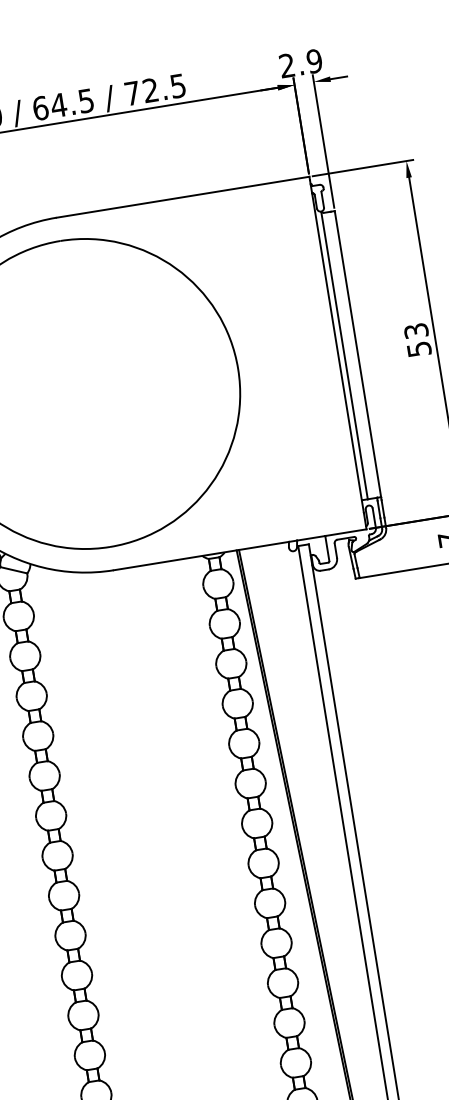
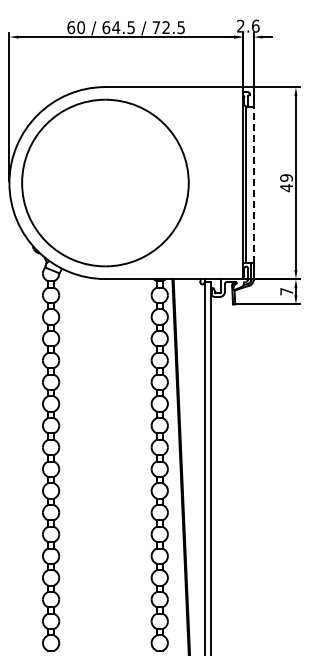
text: (313, 60) -> (255, 25), 2.9 -> 2.6
text: (417, 340) -> (286, 183), 53 -> 49
line: (357, 354) -> (253, 185), solid -> dashed

